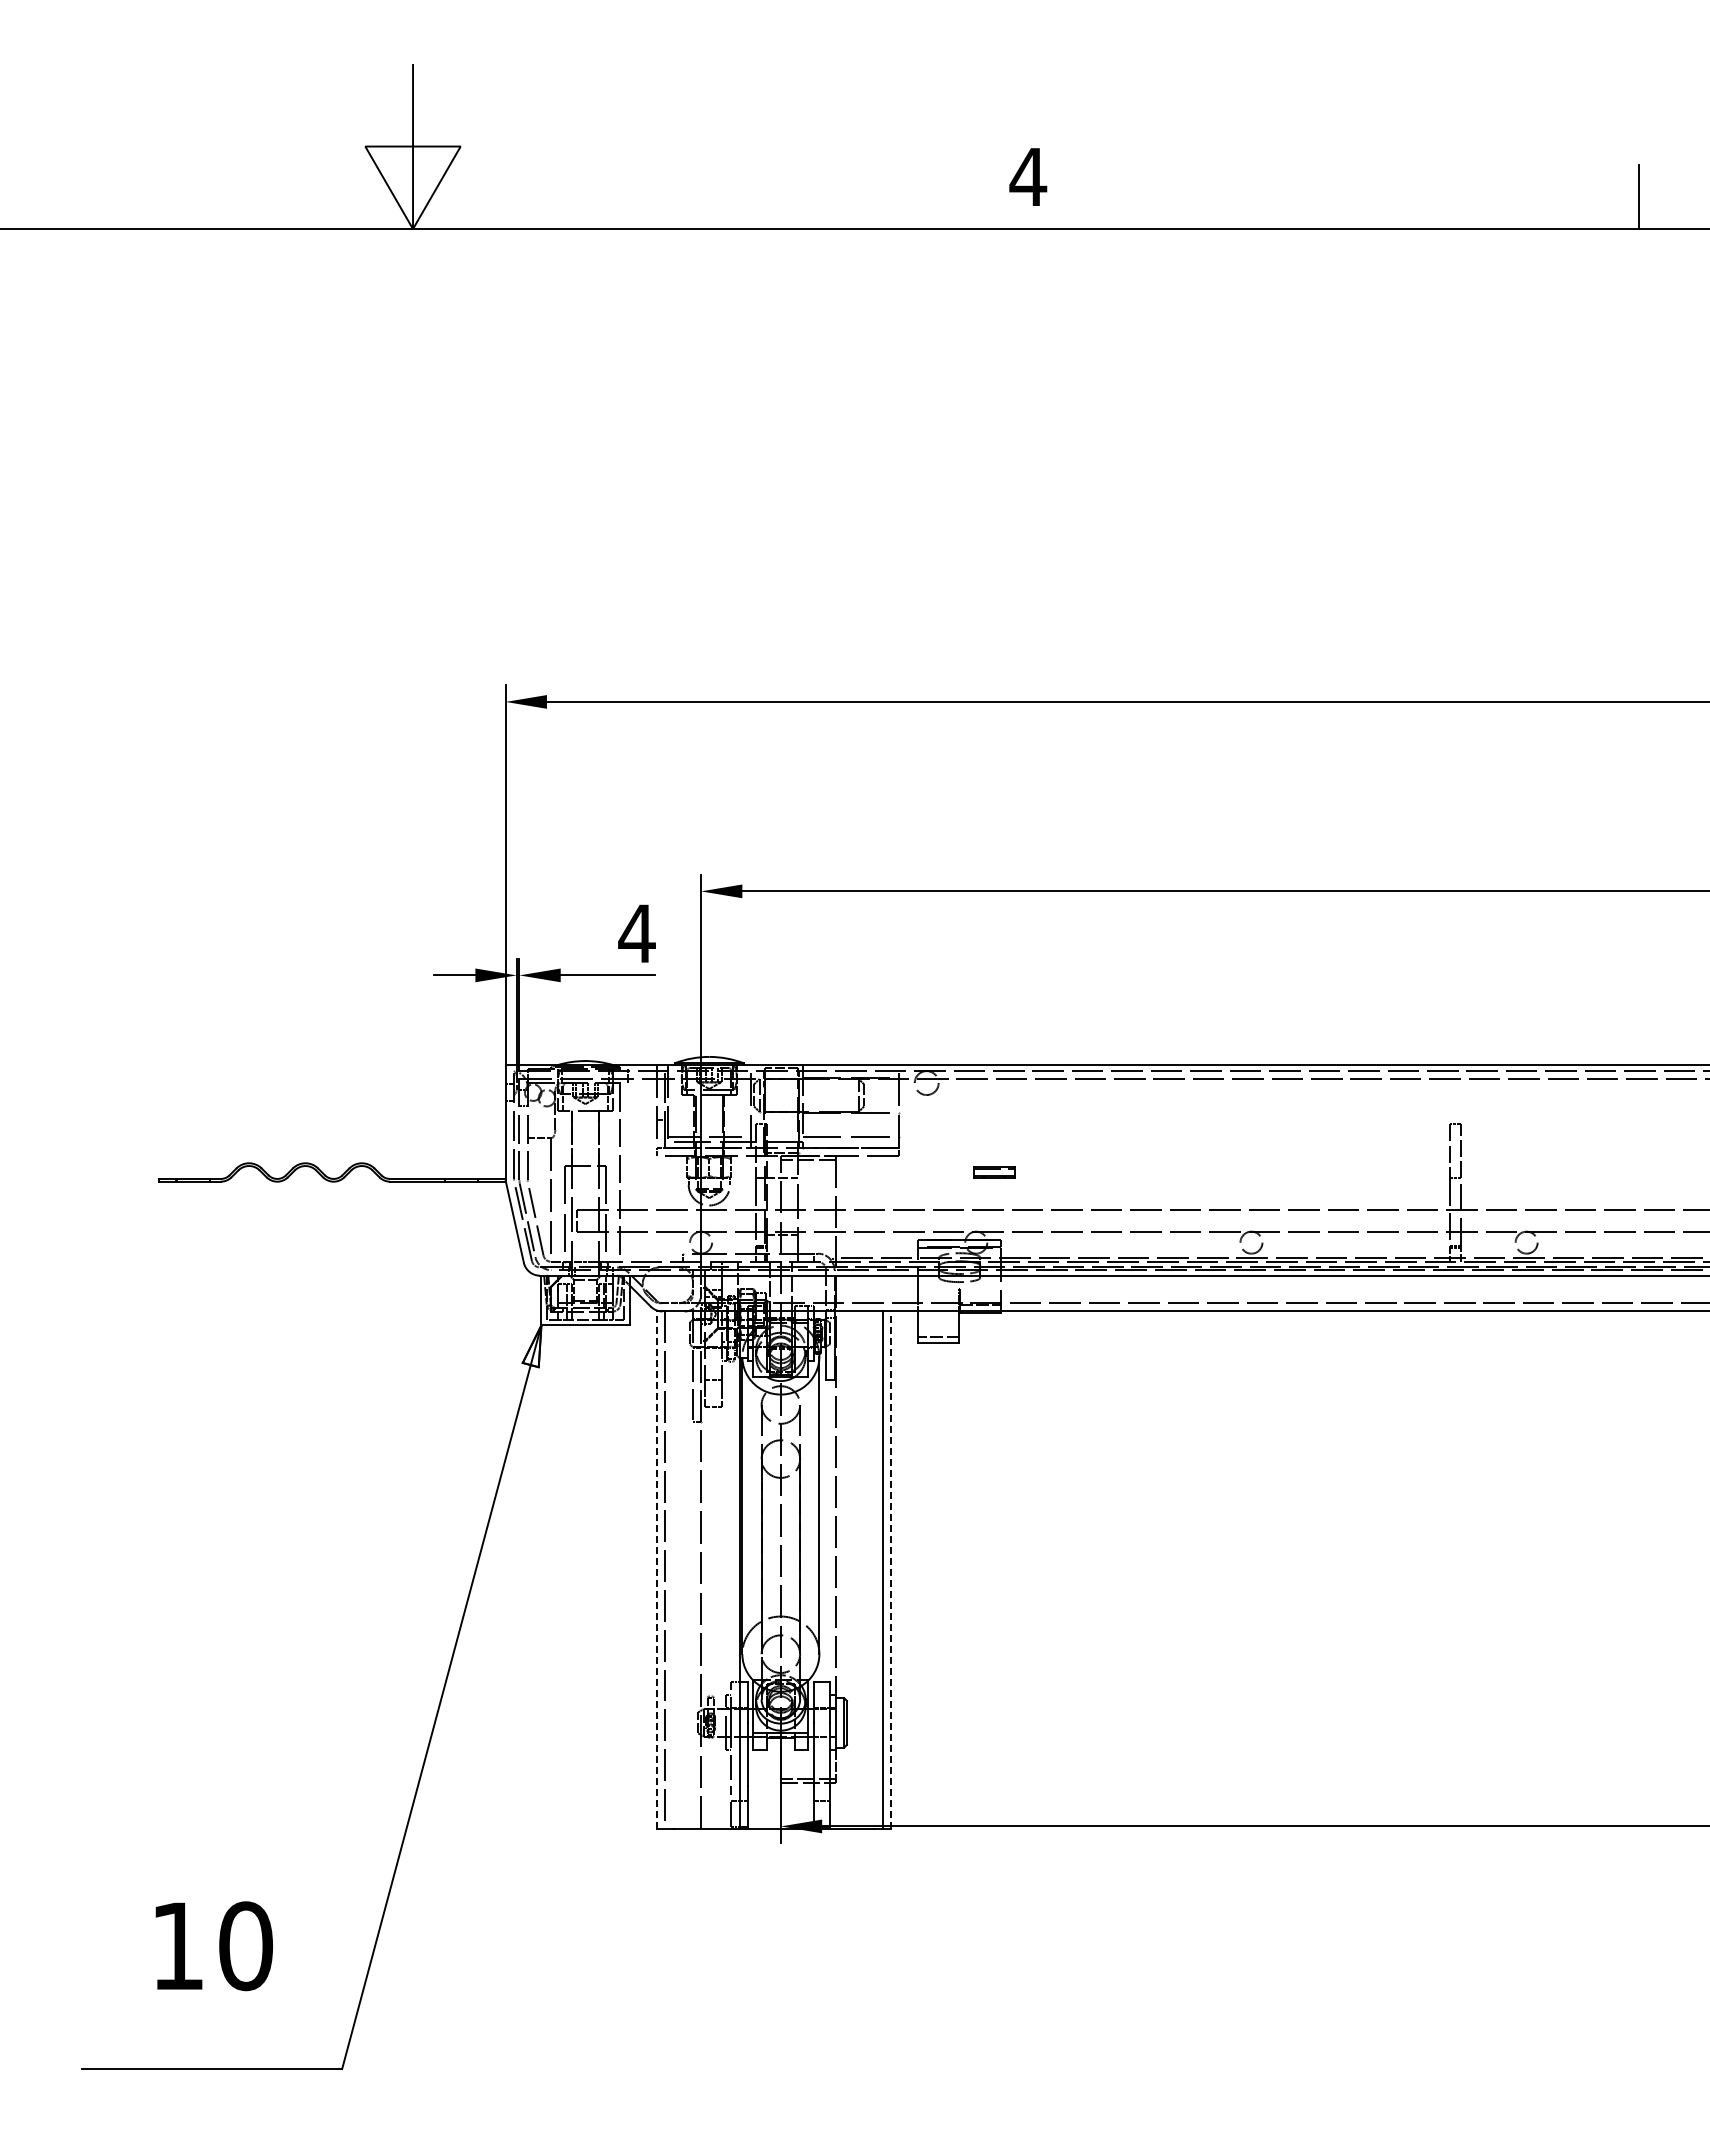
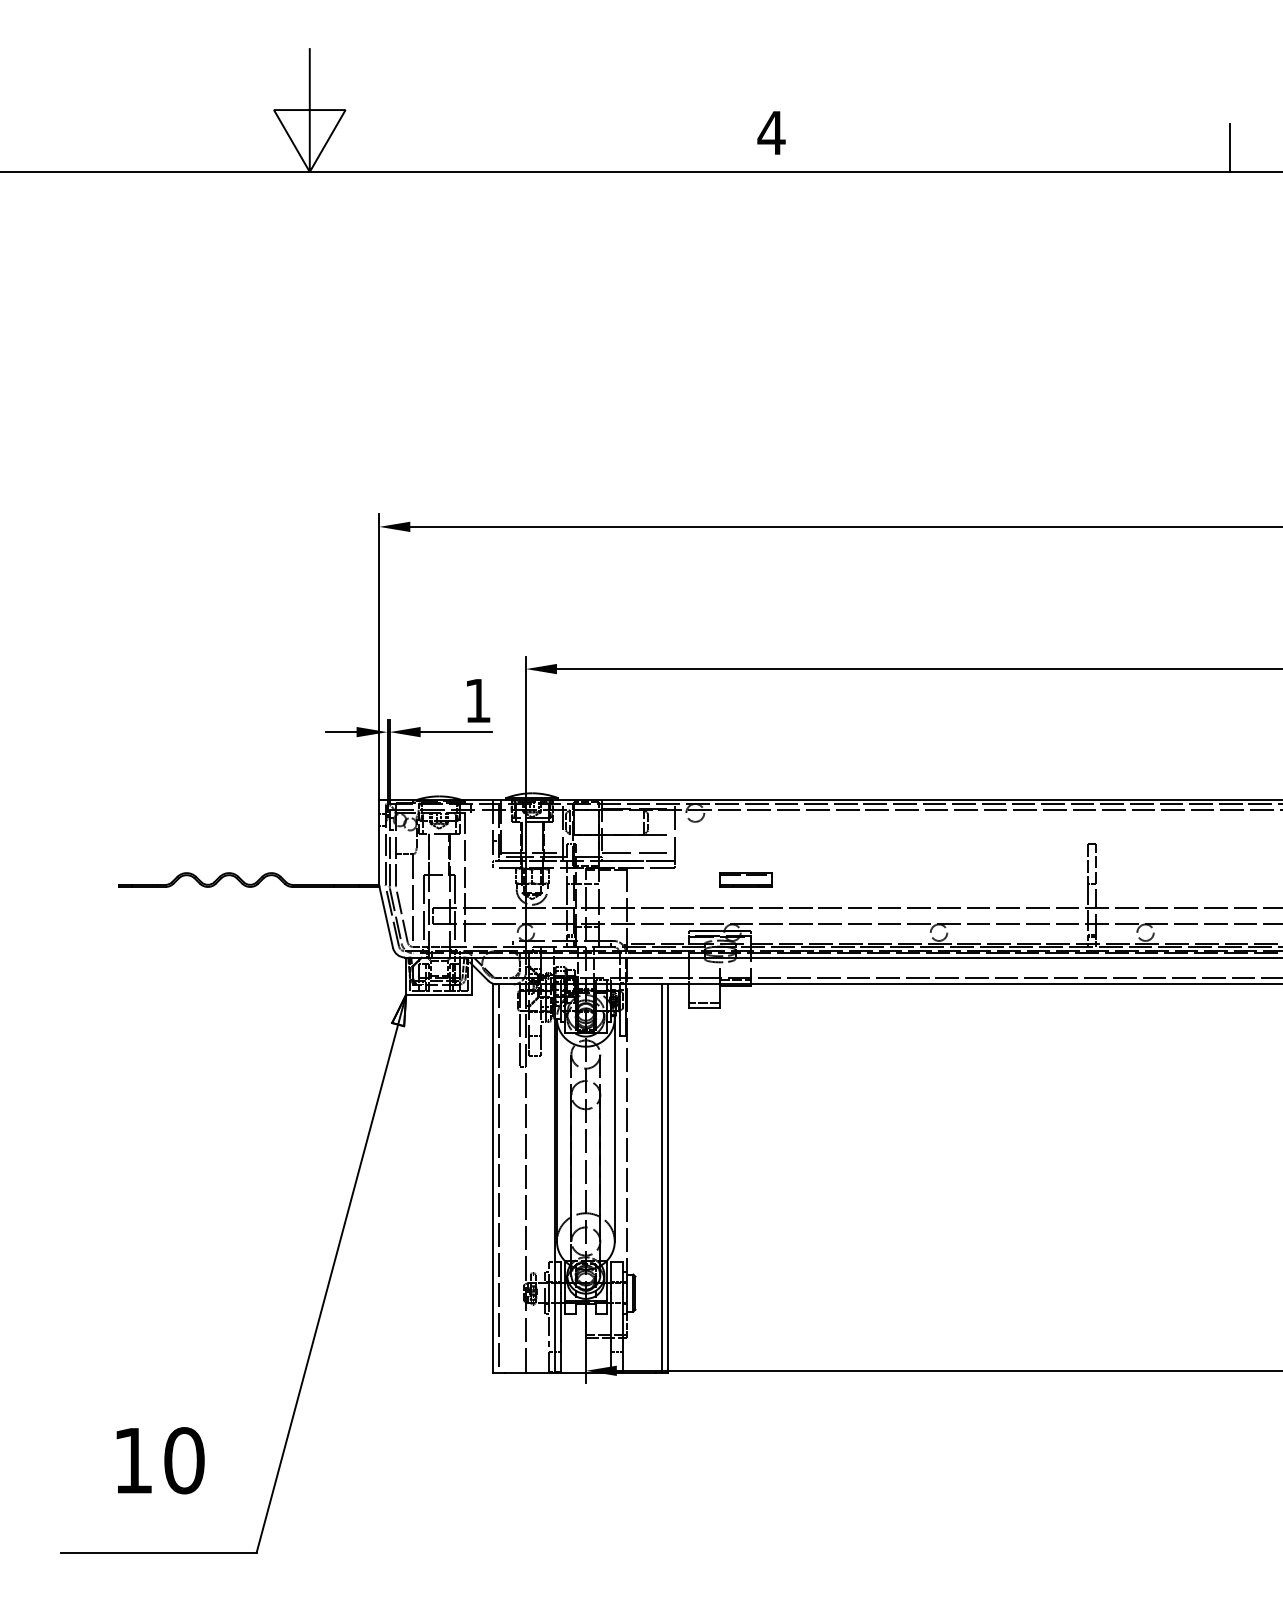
text: (636, 933) -> (477, 700), 4 -> 1
part: (994, 1172) -> (746, 880), size x1.67
line: (657, 1570) -> (493, 1178), dashed -> solid
line: (890, 1570) -> (668, 1178), dashed -> solid

